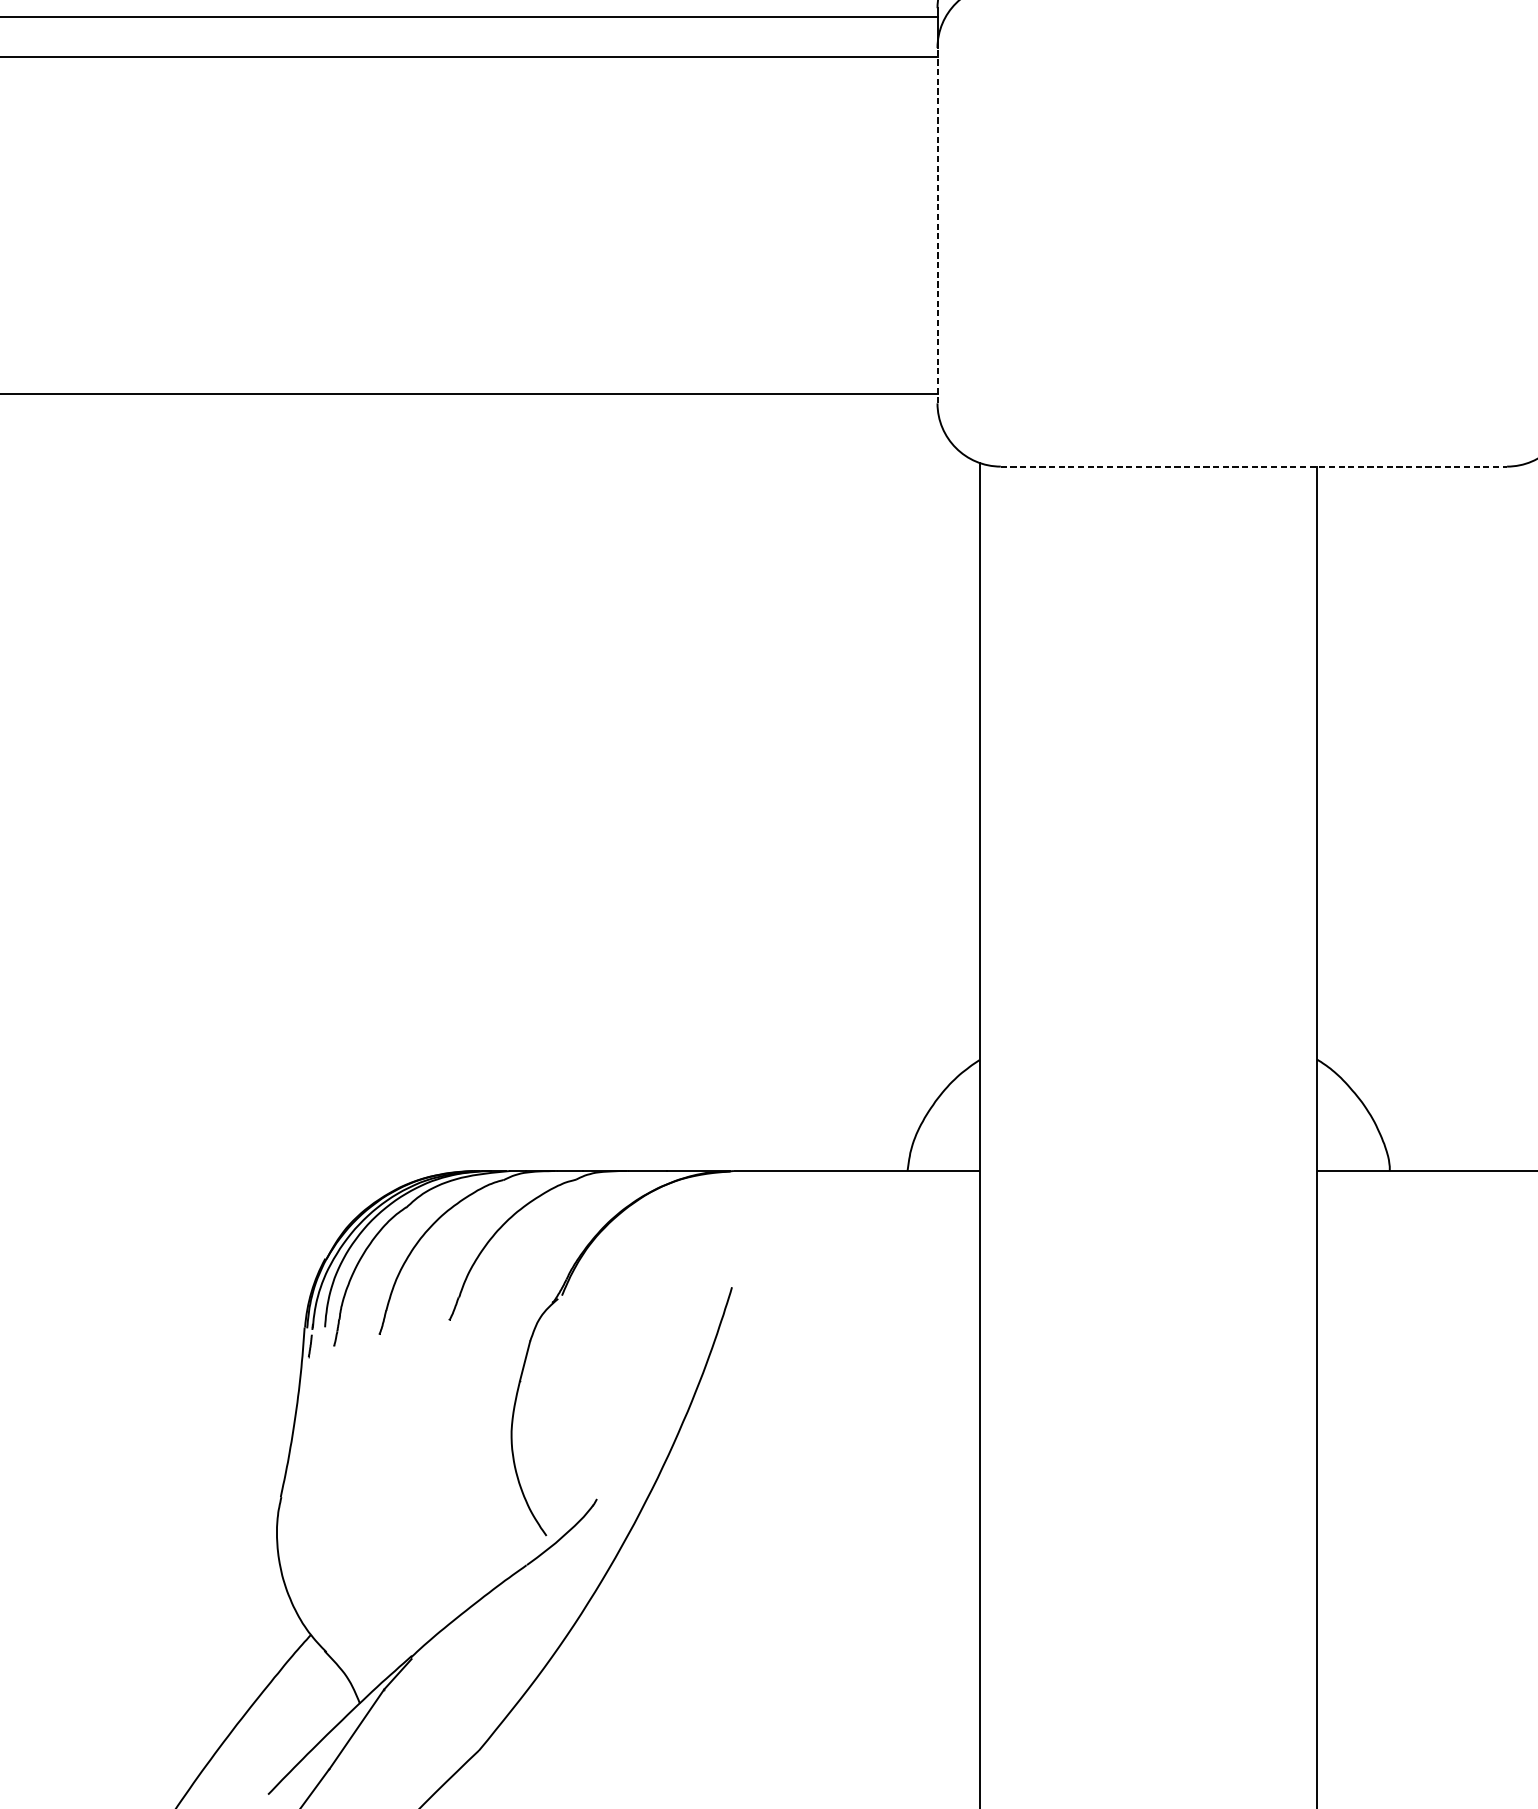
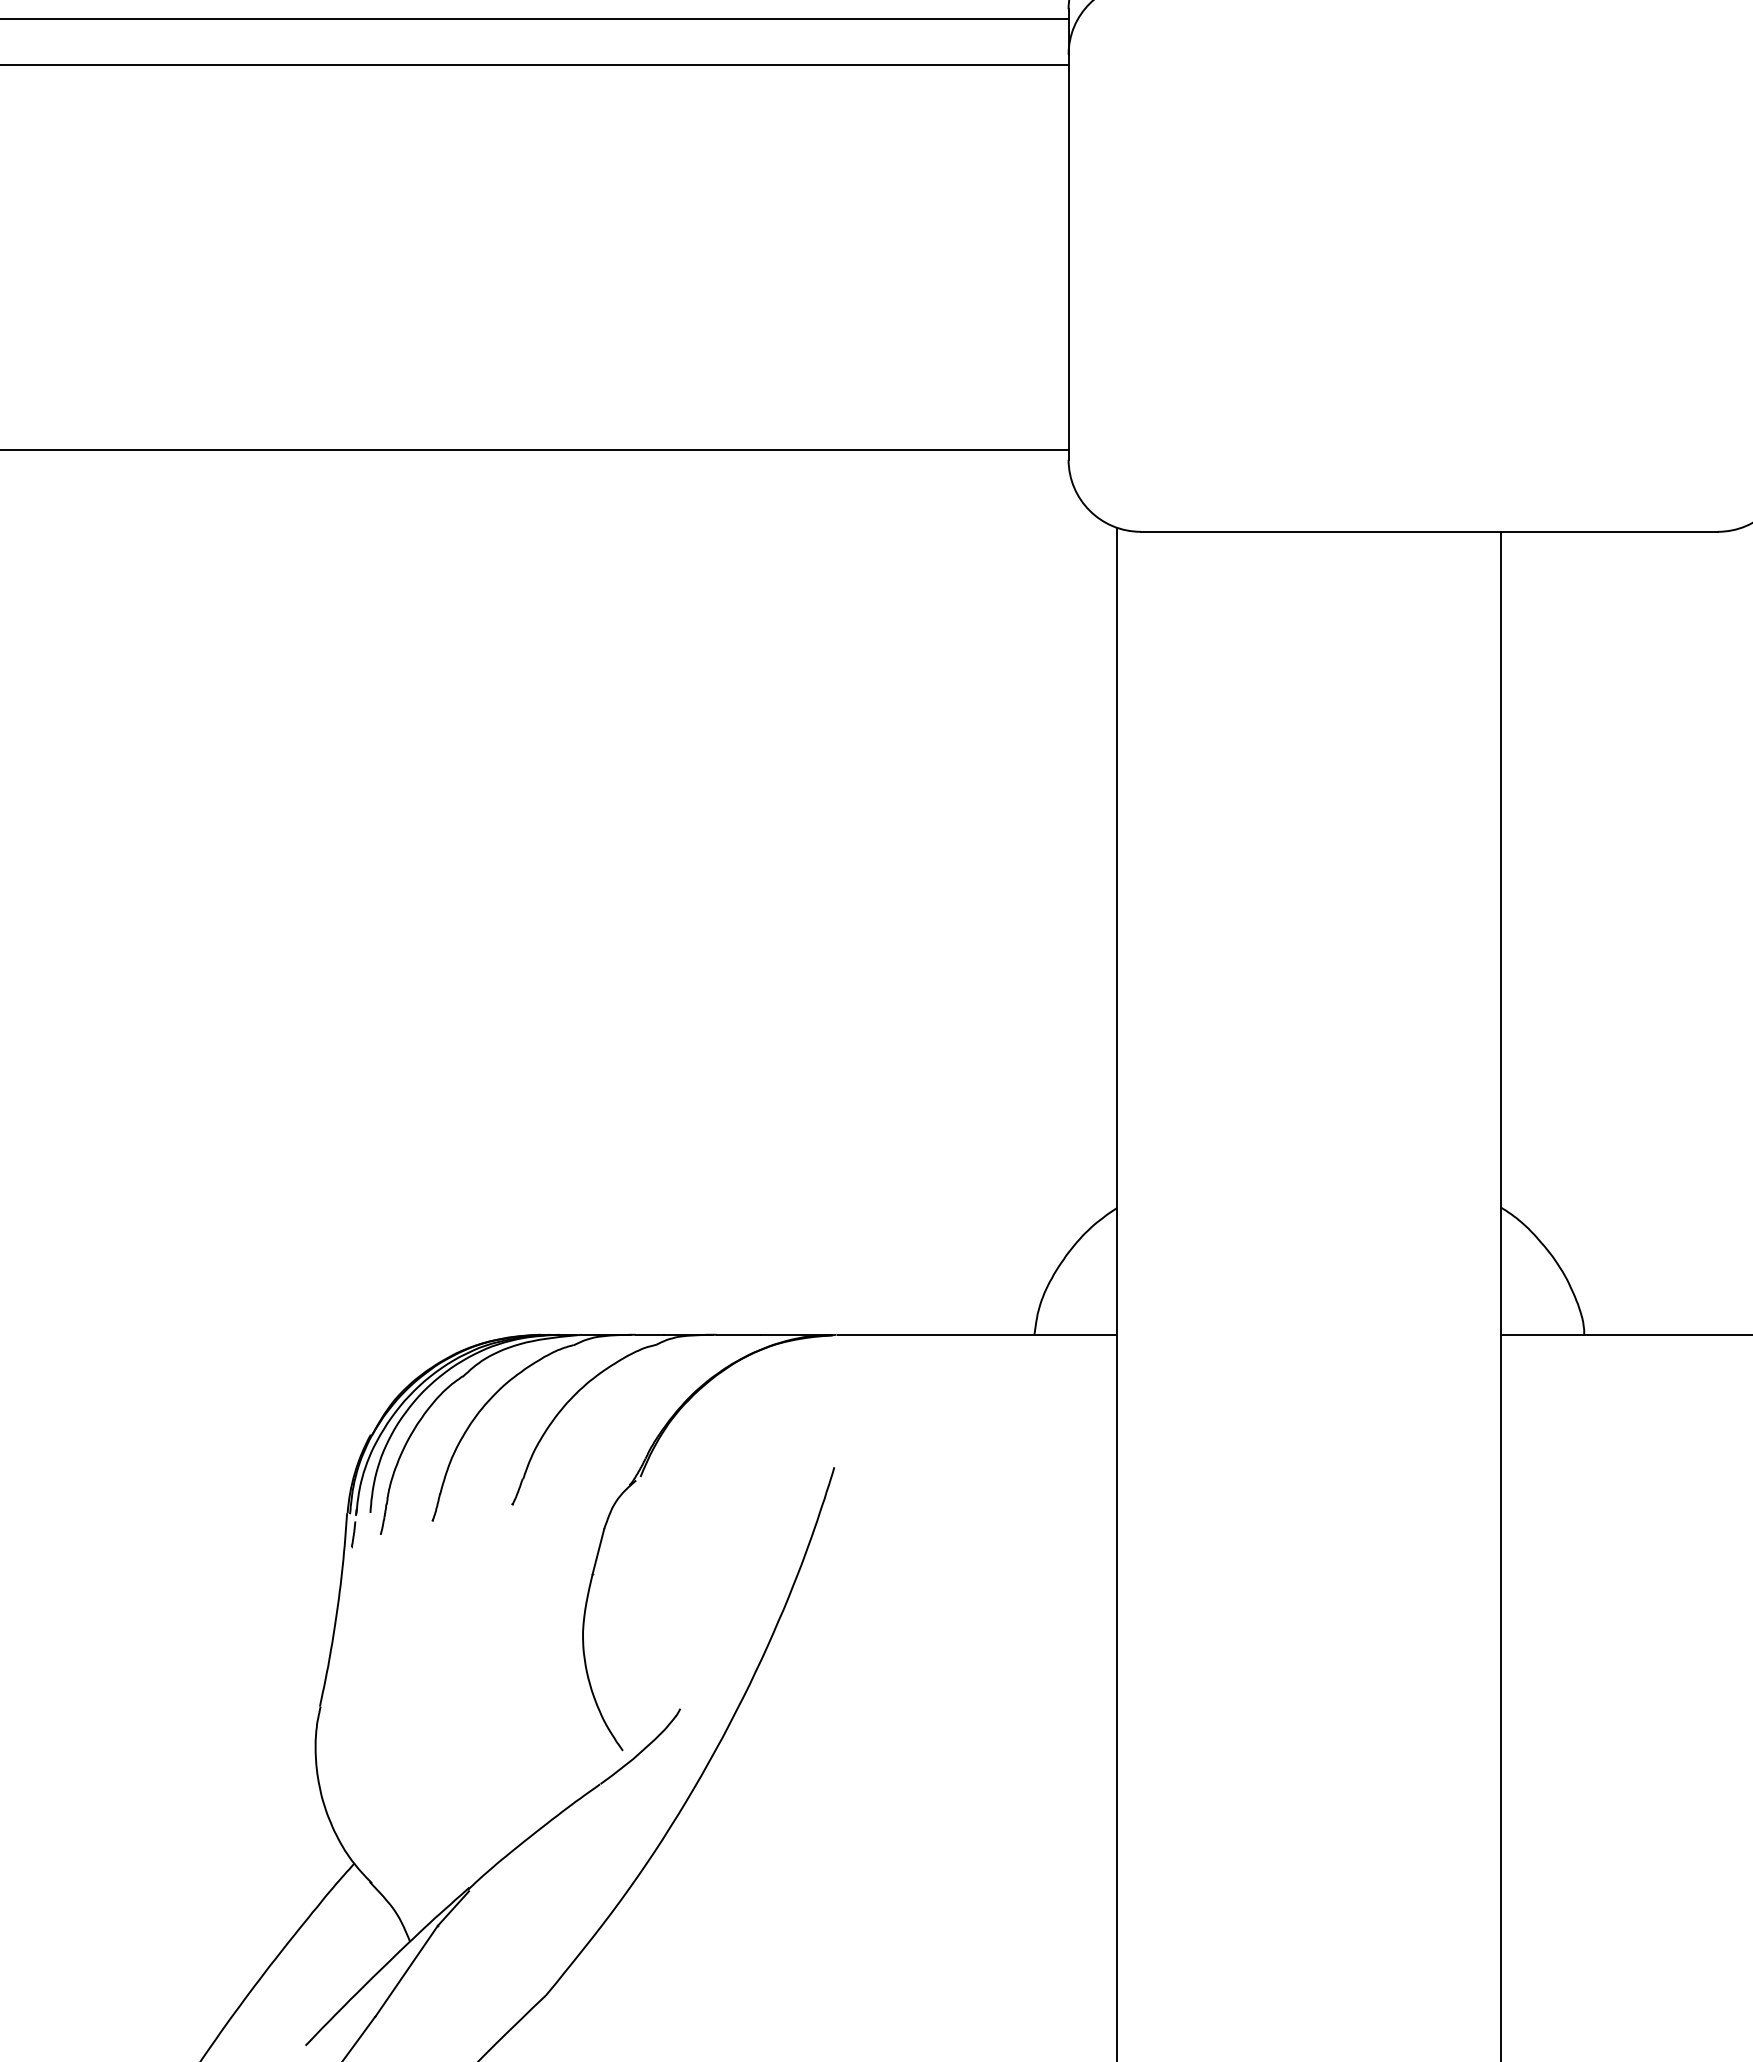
line: (937, 225) -> (1068, 256), dashed -> solid
line: (1254, 466) -> (1429, 531), dashed -> solid

